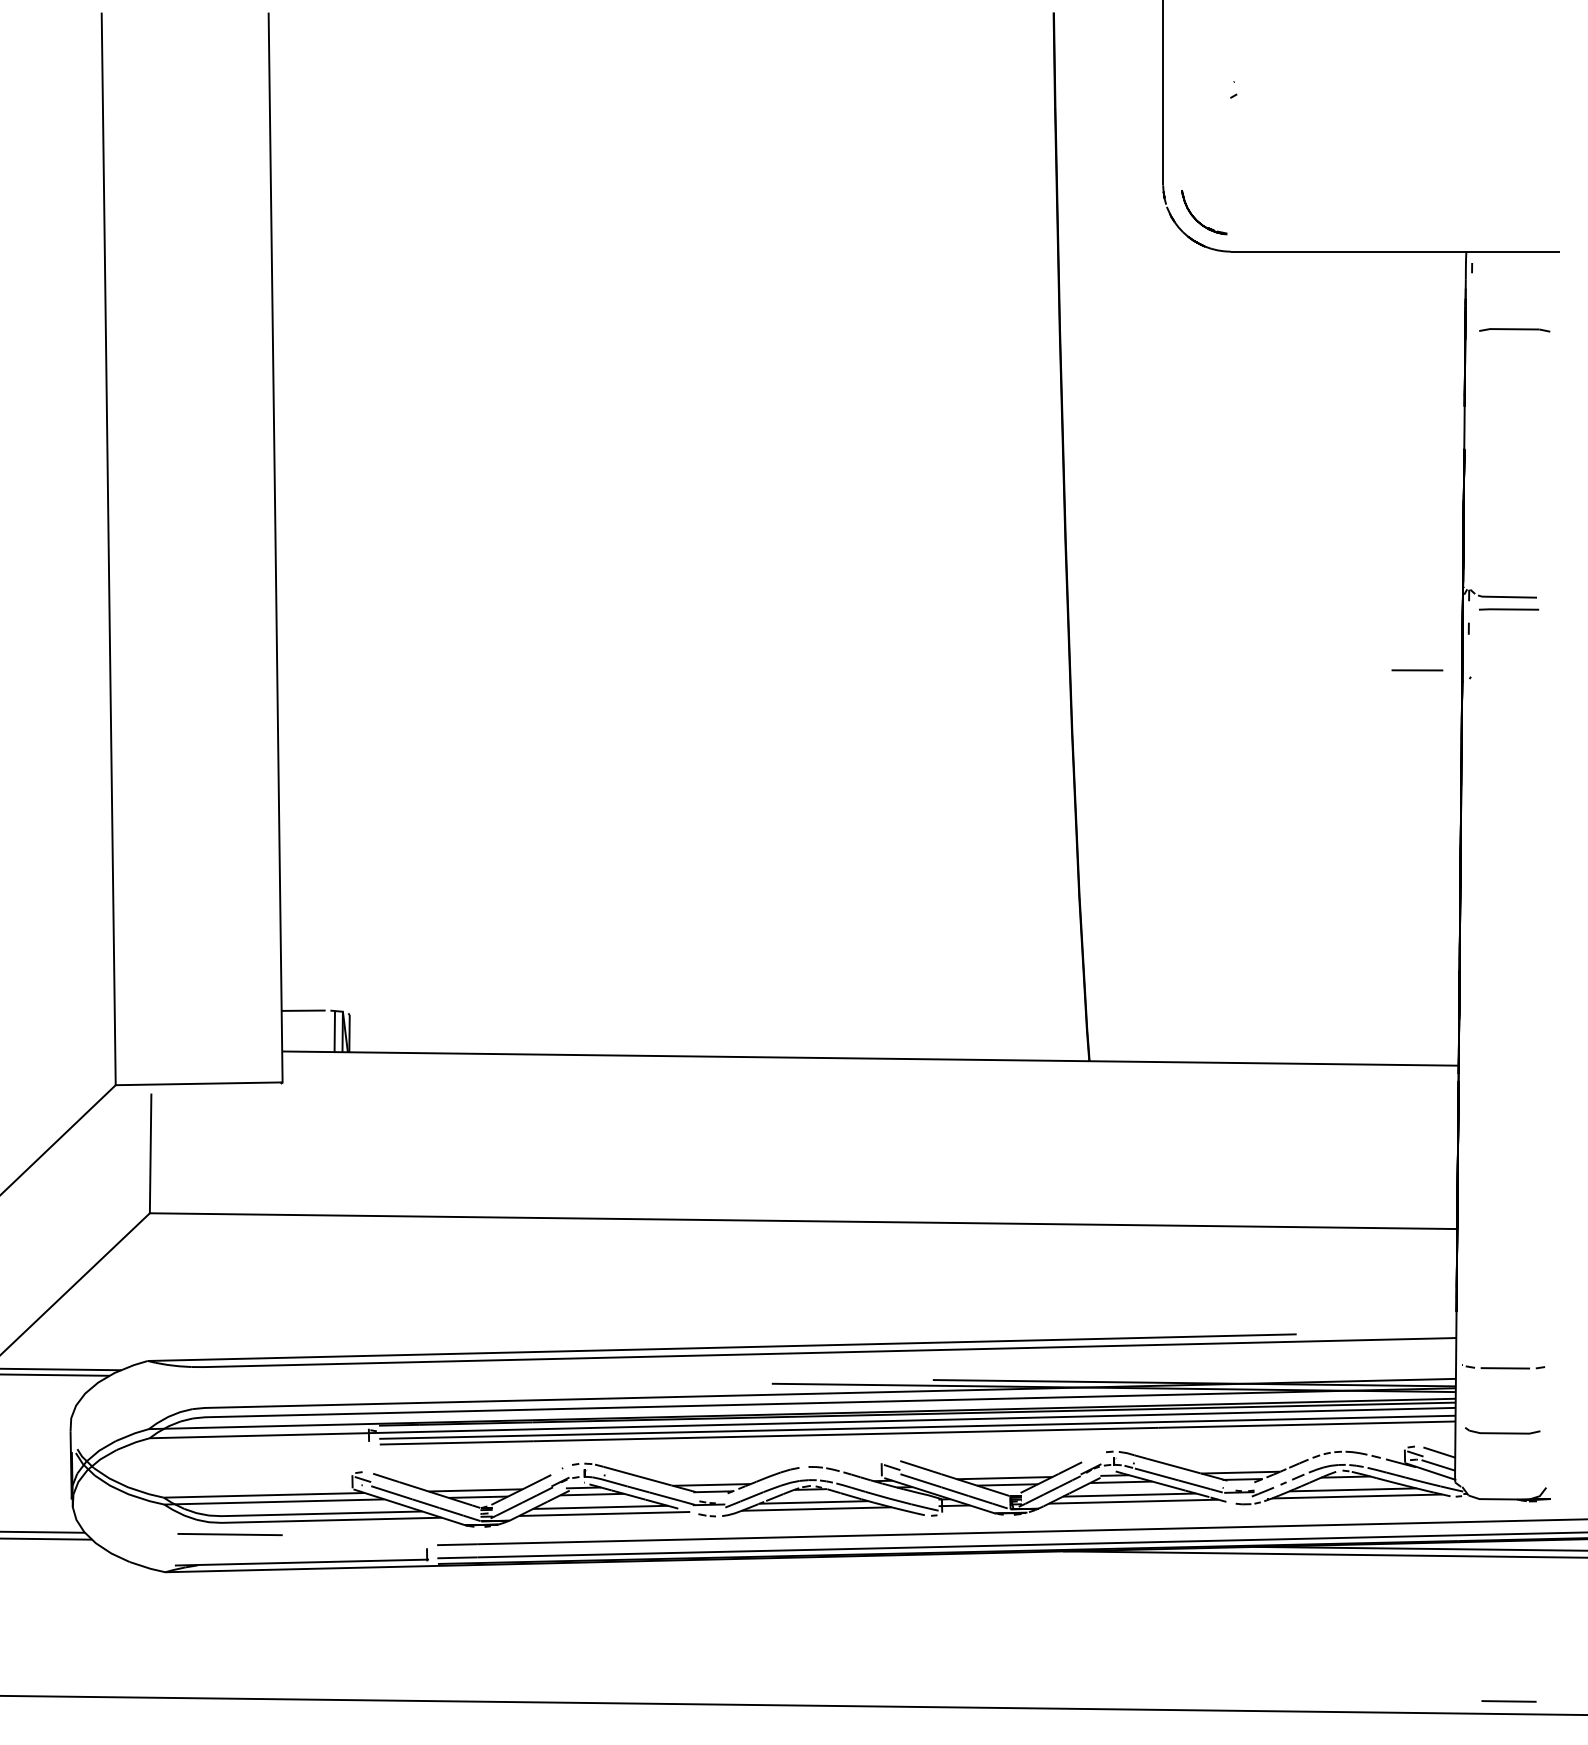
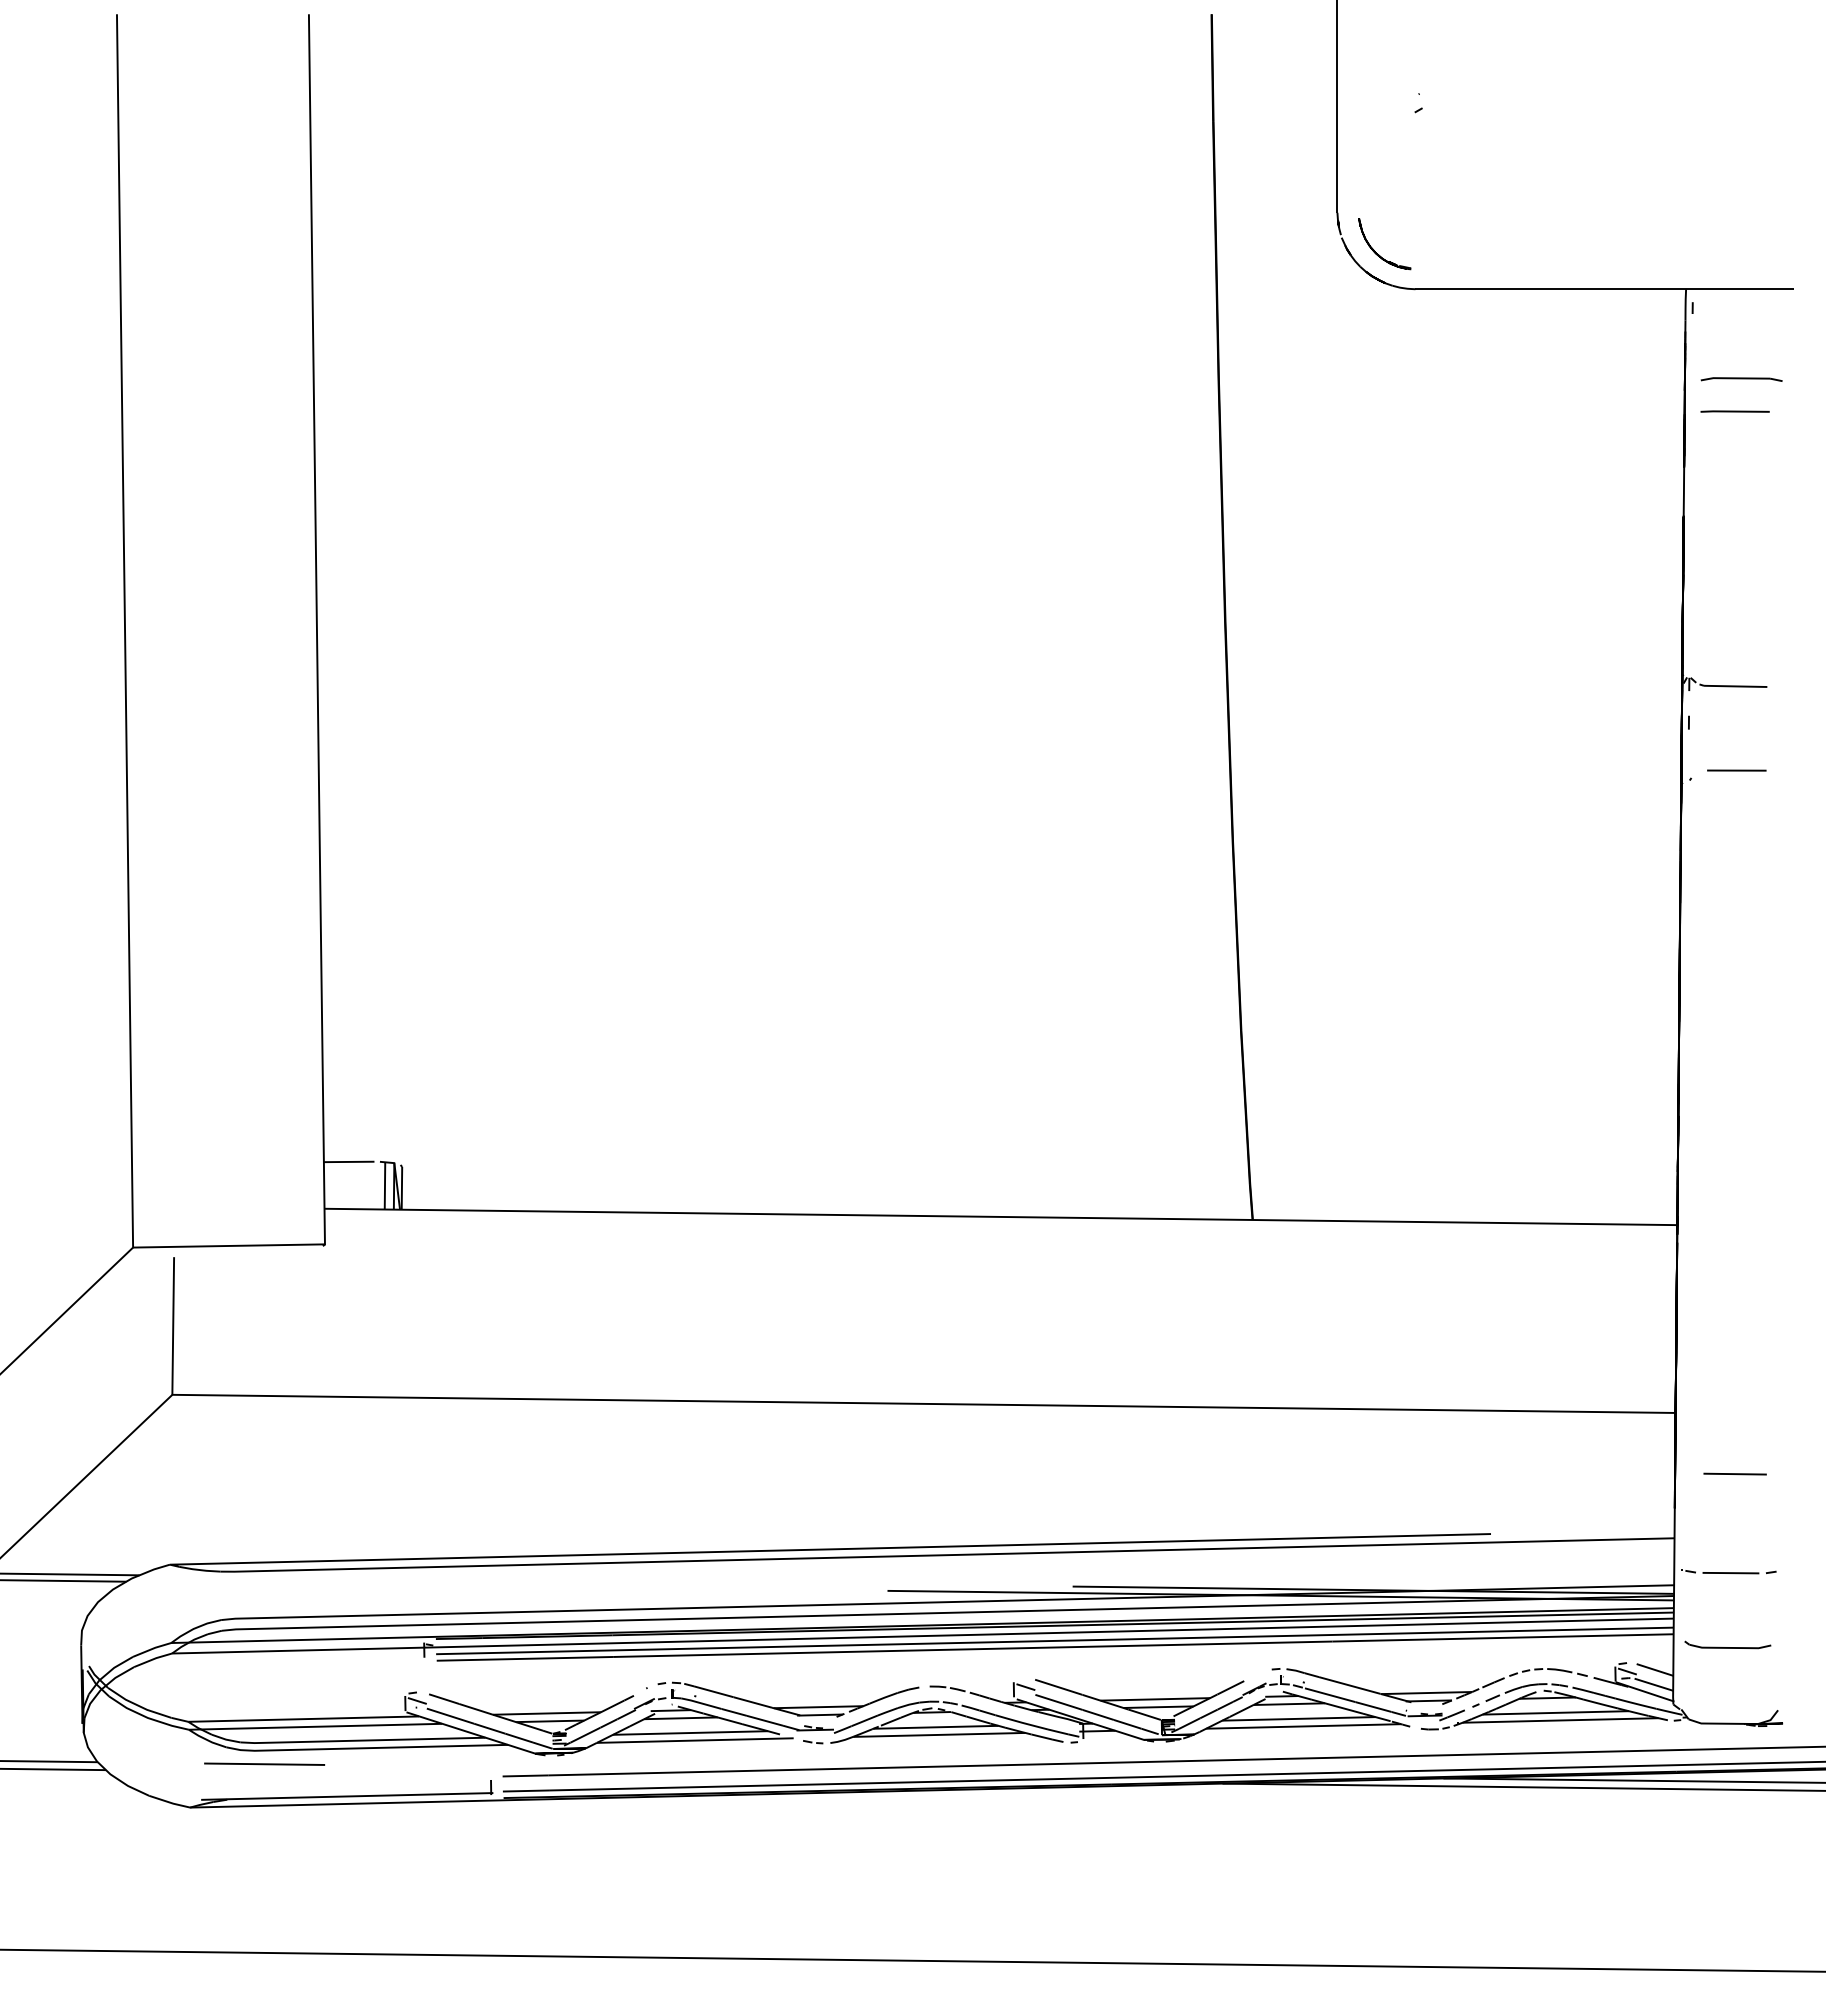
line: (1508, 609) -> (1734, 411), moved
line: (1417, 670) -> (1736, 770), moved
line: (1508, 1700) -> (1734, 1473), moved

